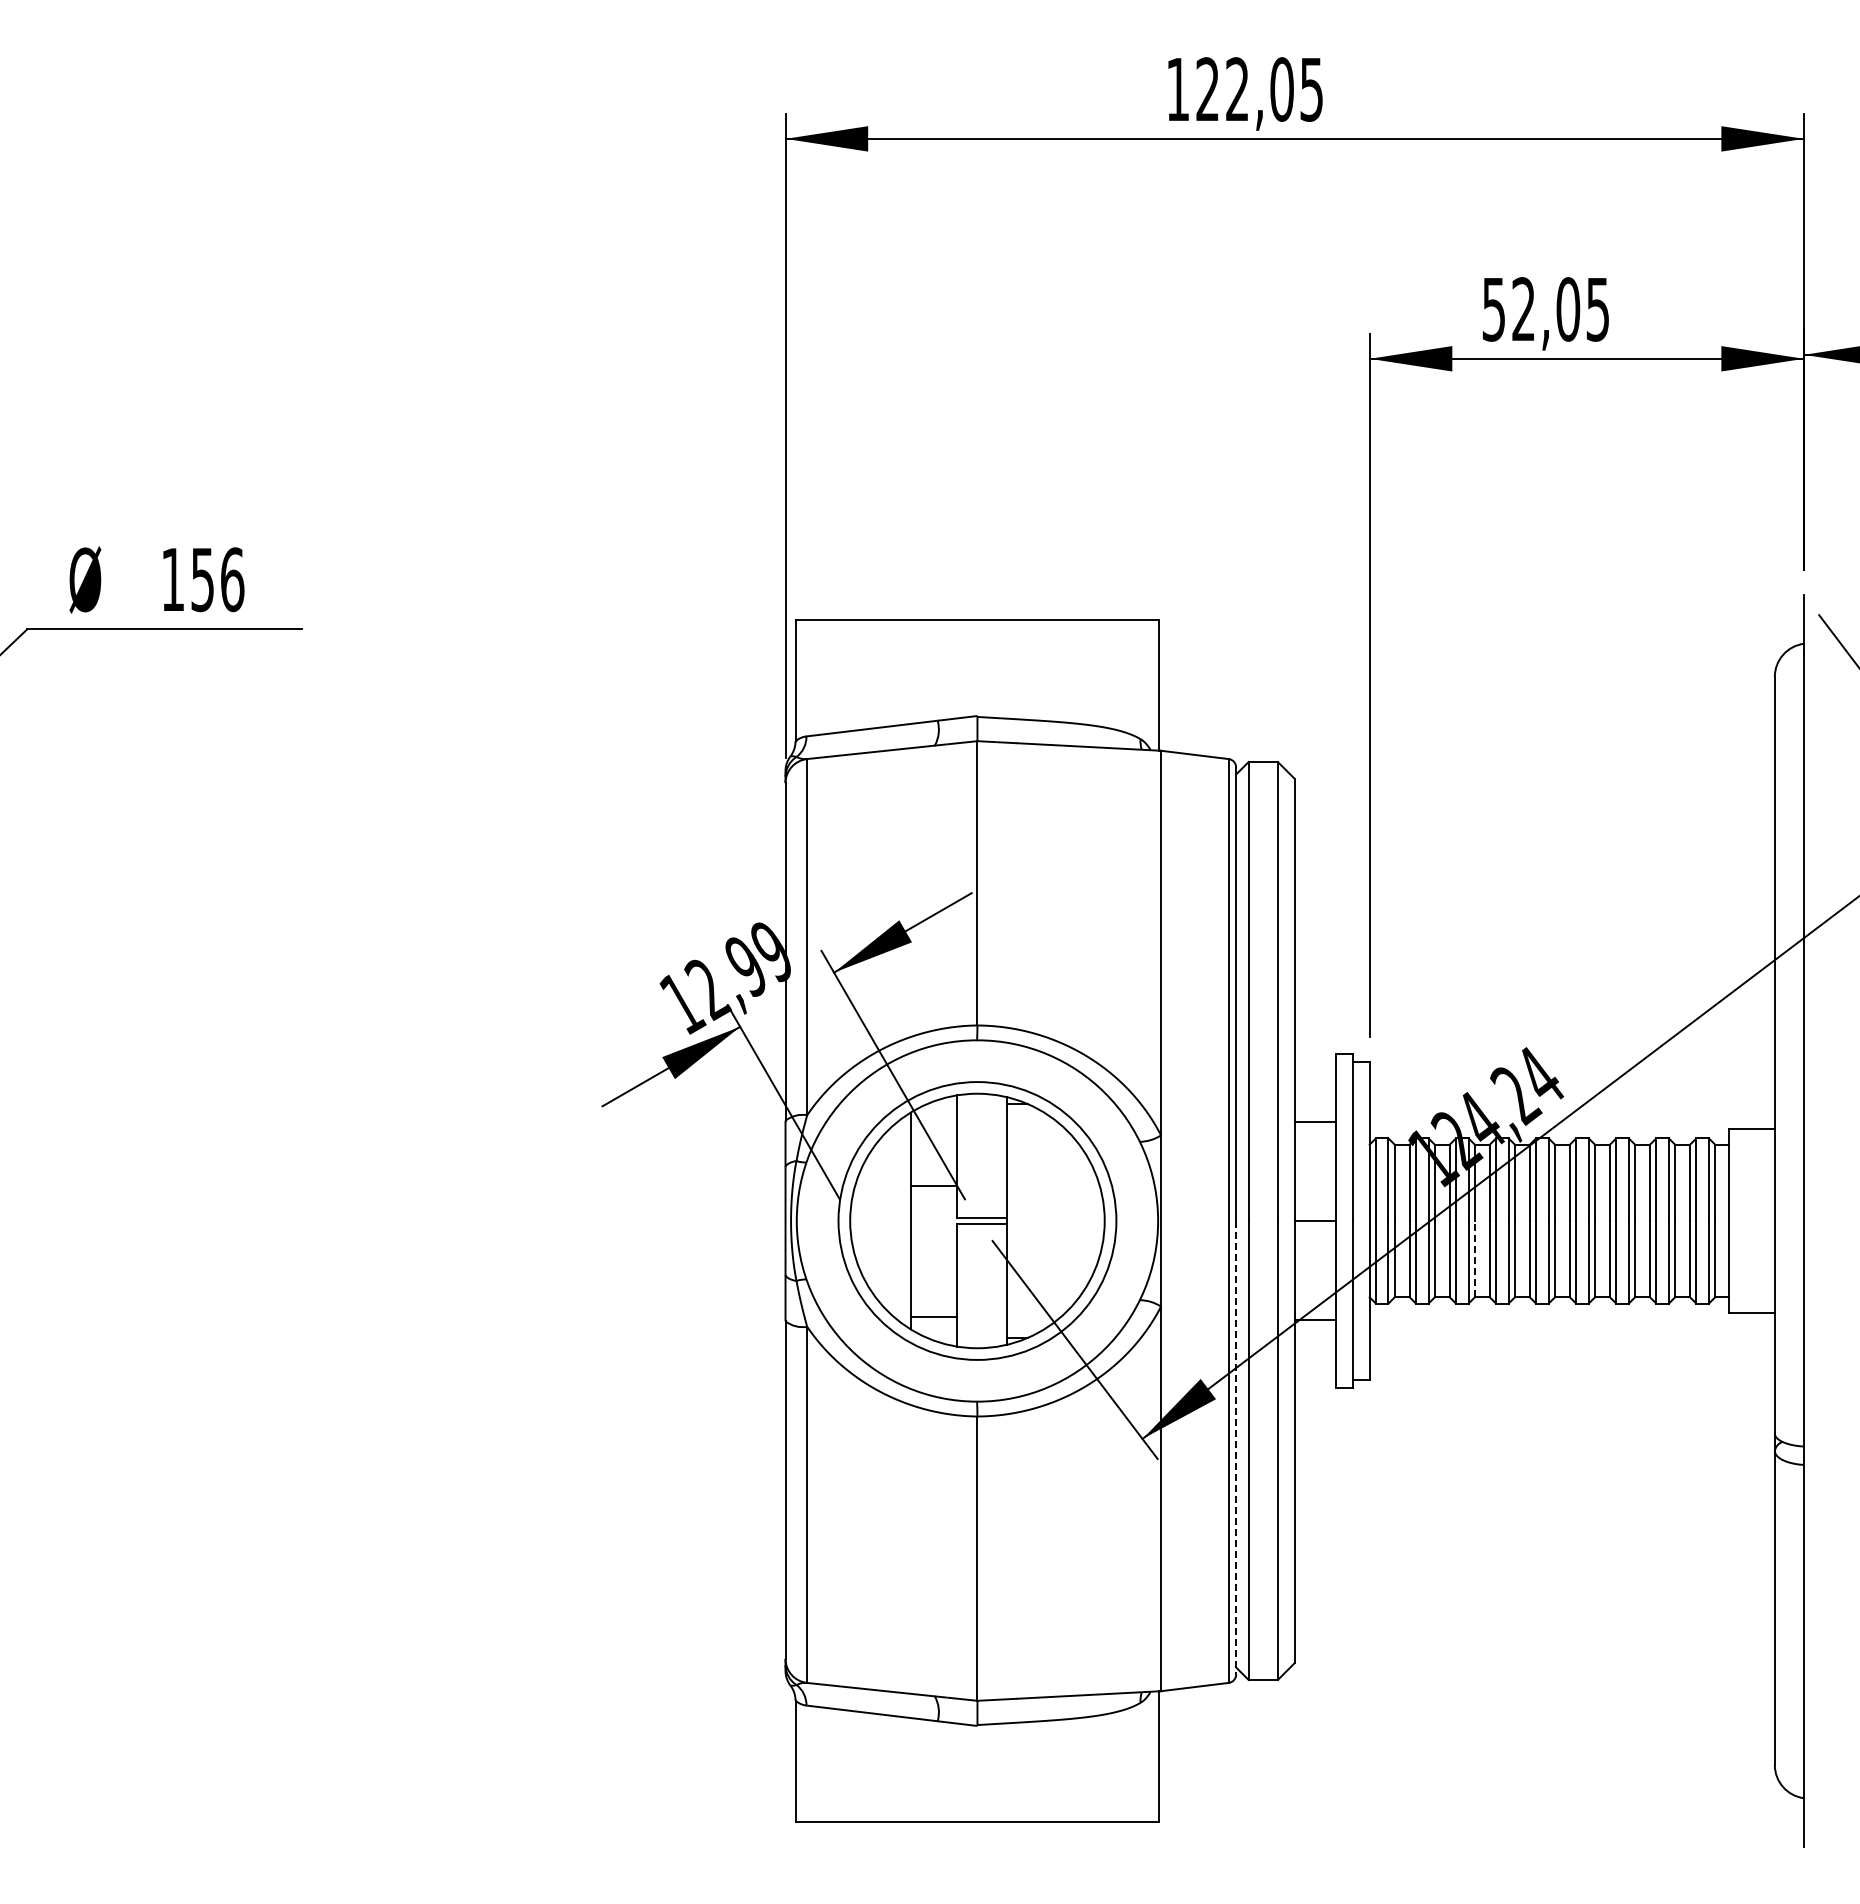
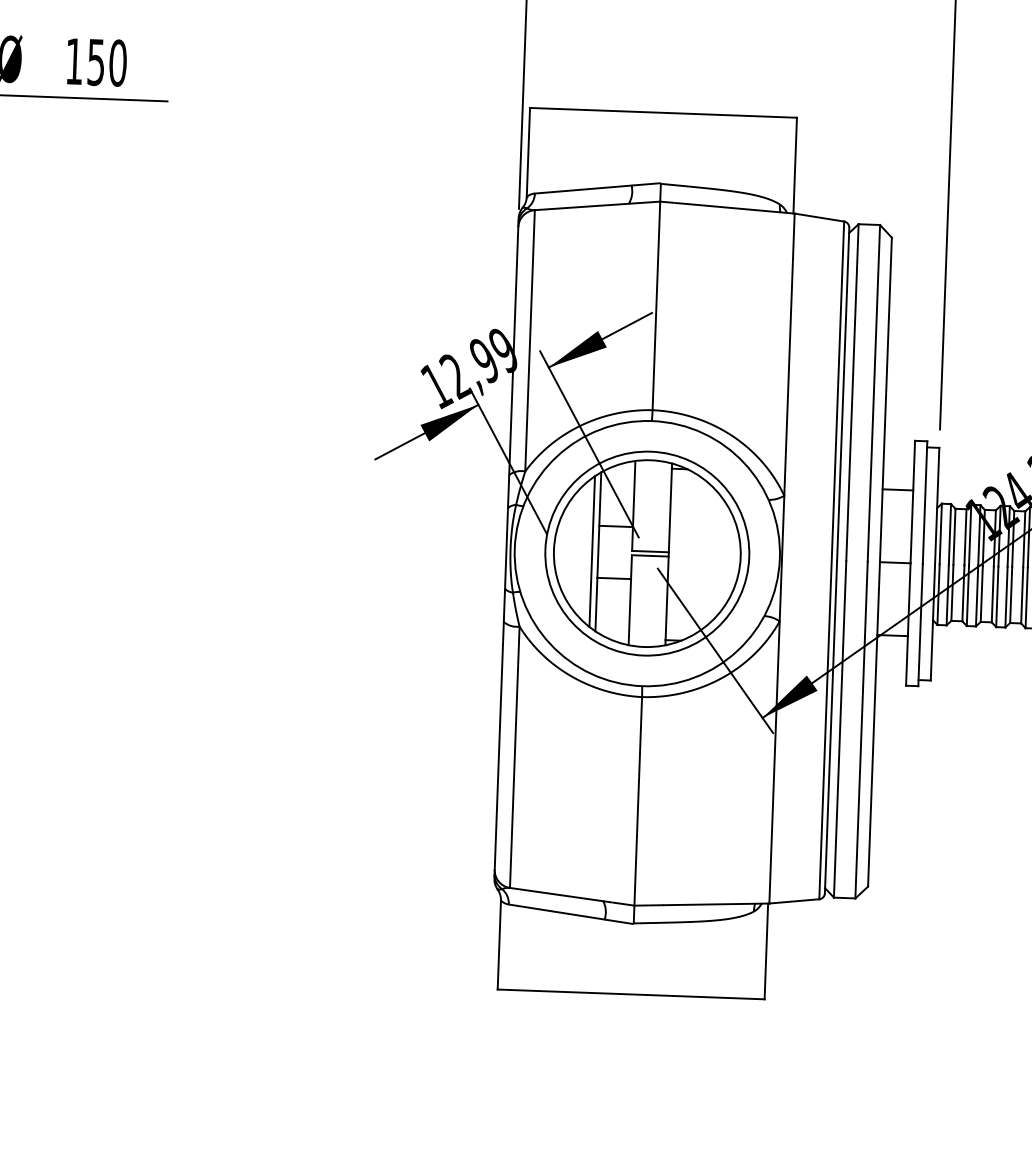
text: (232, 579) -> (118, 62), 156 -> 150
line: (902, 1220) -> (592, 551), added
line: (1474, 1258) -> (1010, 594), dashed -> solid
line: (933, 1317) -> (614, 578), moved
line: (1236, 1447) -> (831, 726), dashed -> solid

